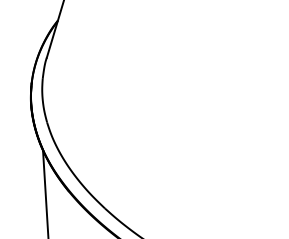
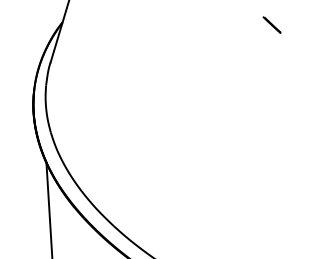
line: (250, 23) -> (271, 25), added

